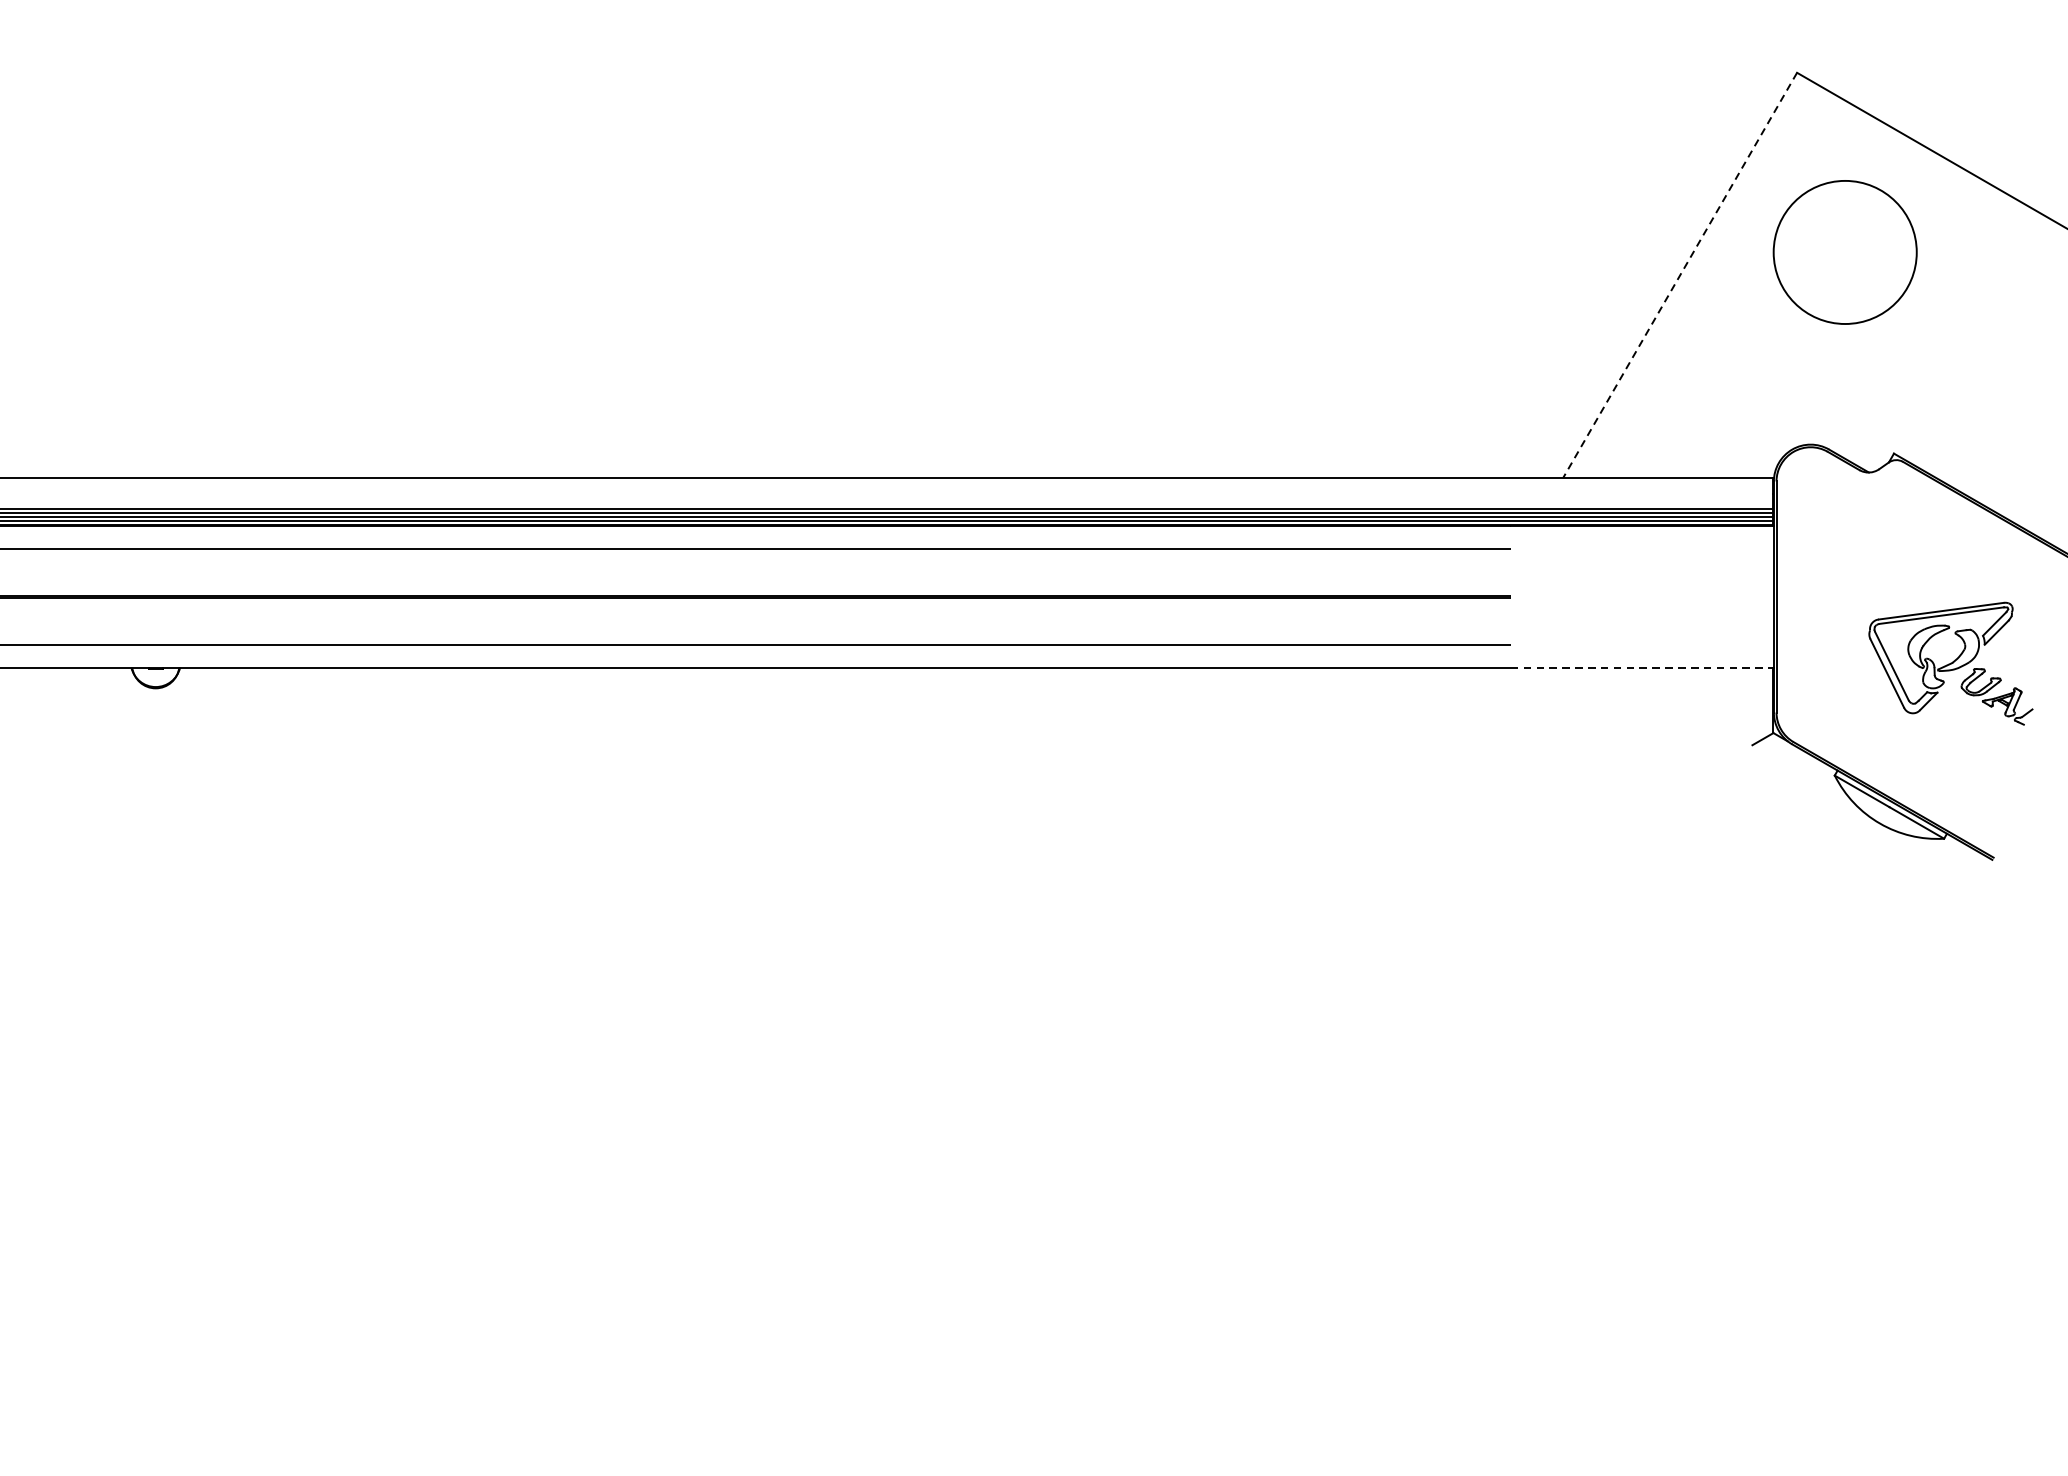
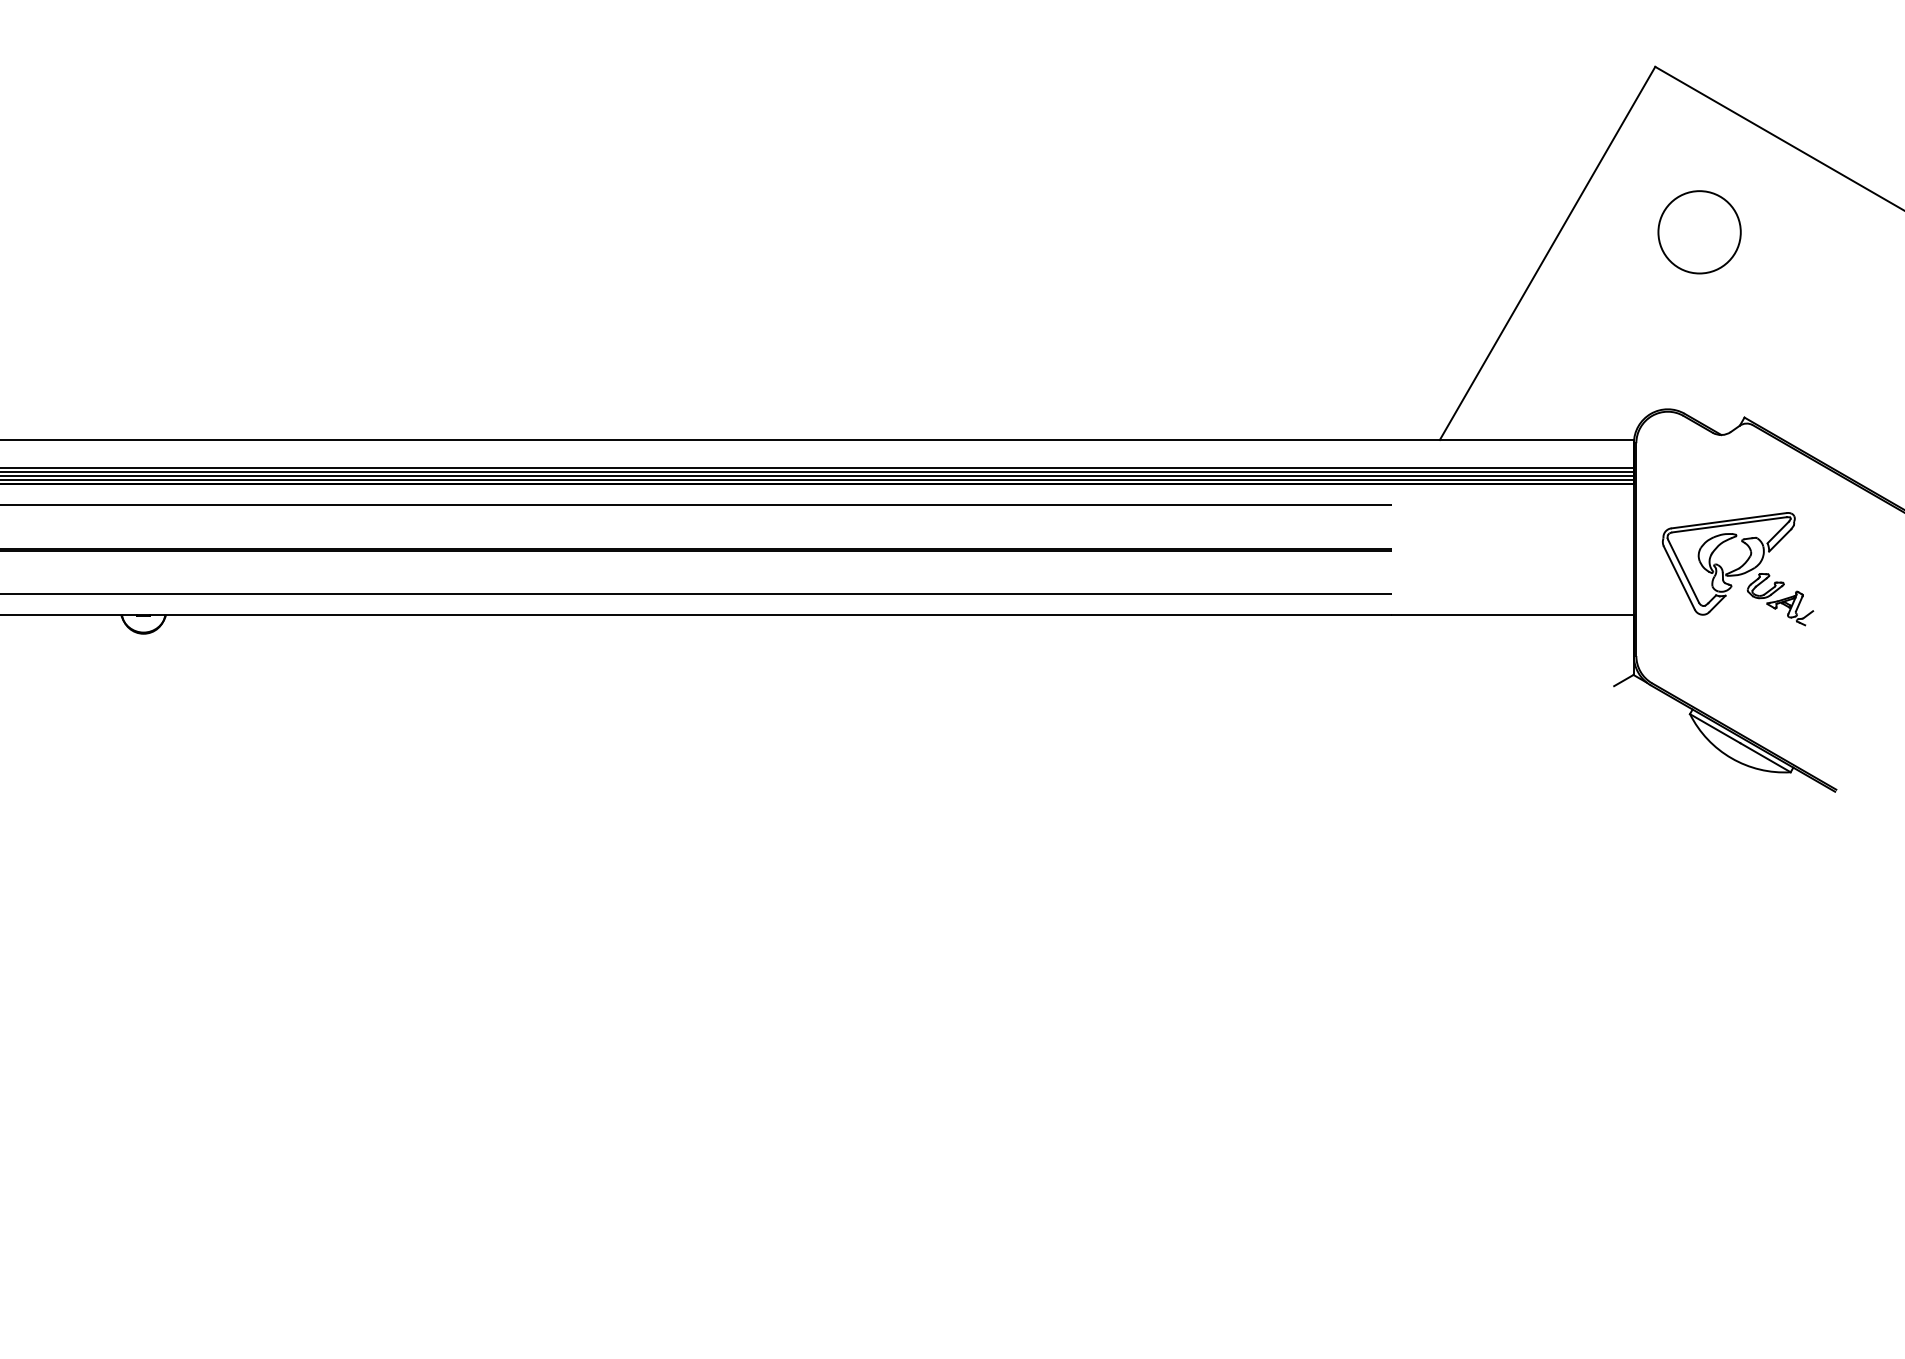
circle: (1845, 252) -> (1699, 232), size x0.62
line: (1680, 275) -> (1547, 253), dashed -> solid
part: (1951, 664) -> (1738, 569), moved
line: (1643, 667) -> (1513, 614), dashed -> solid

